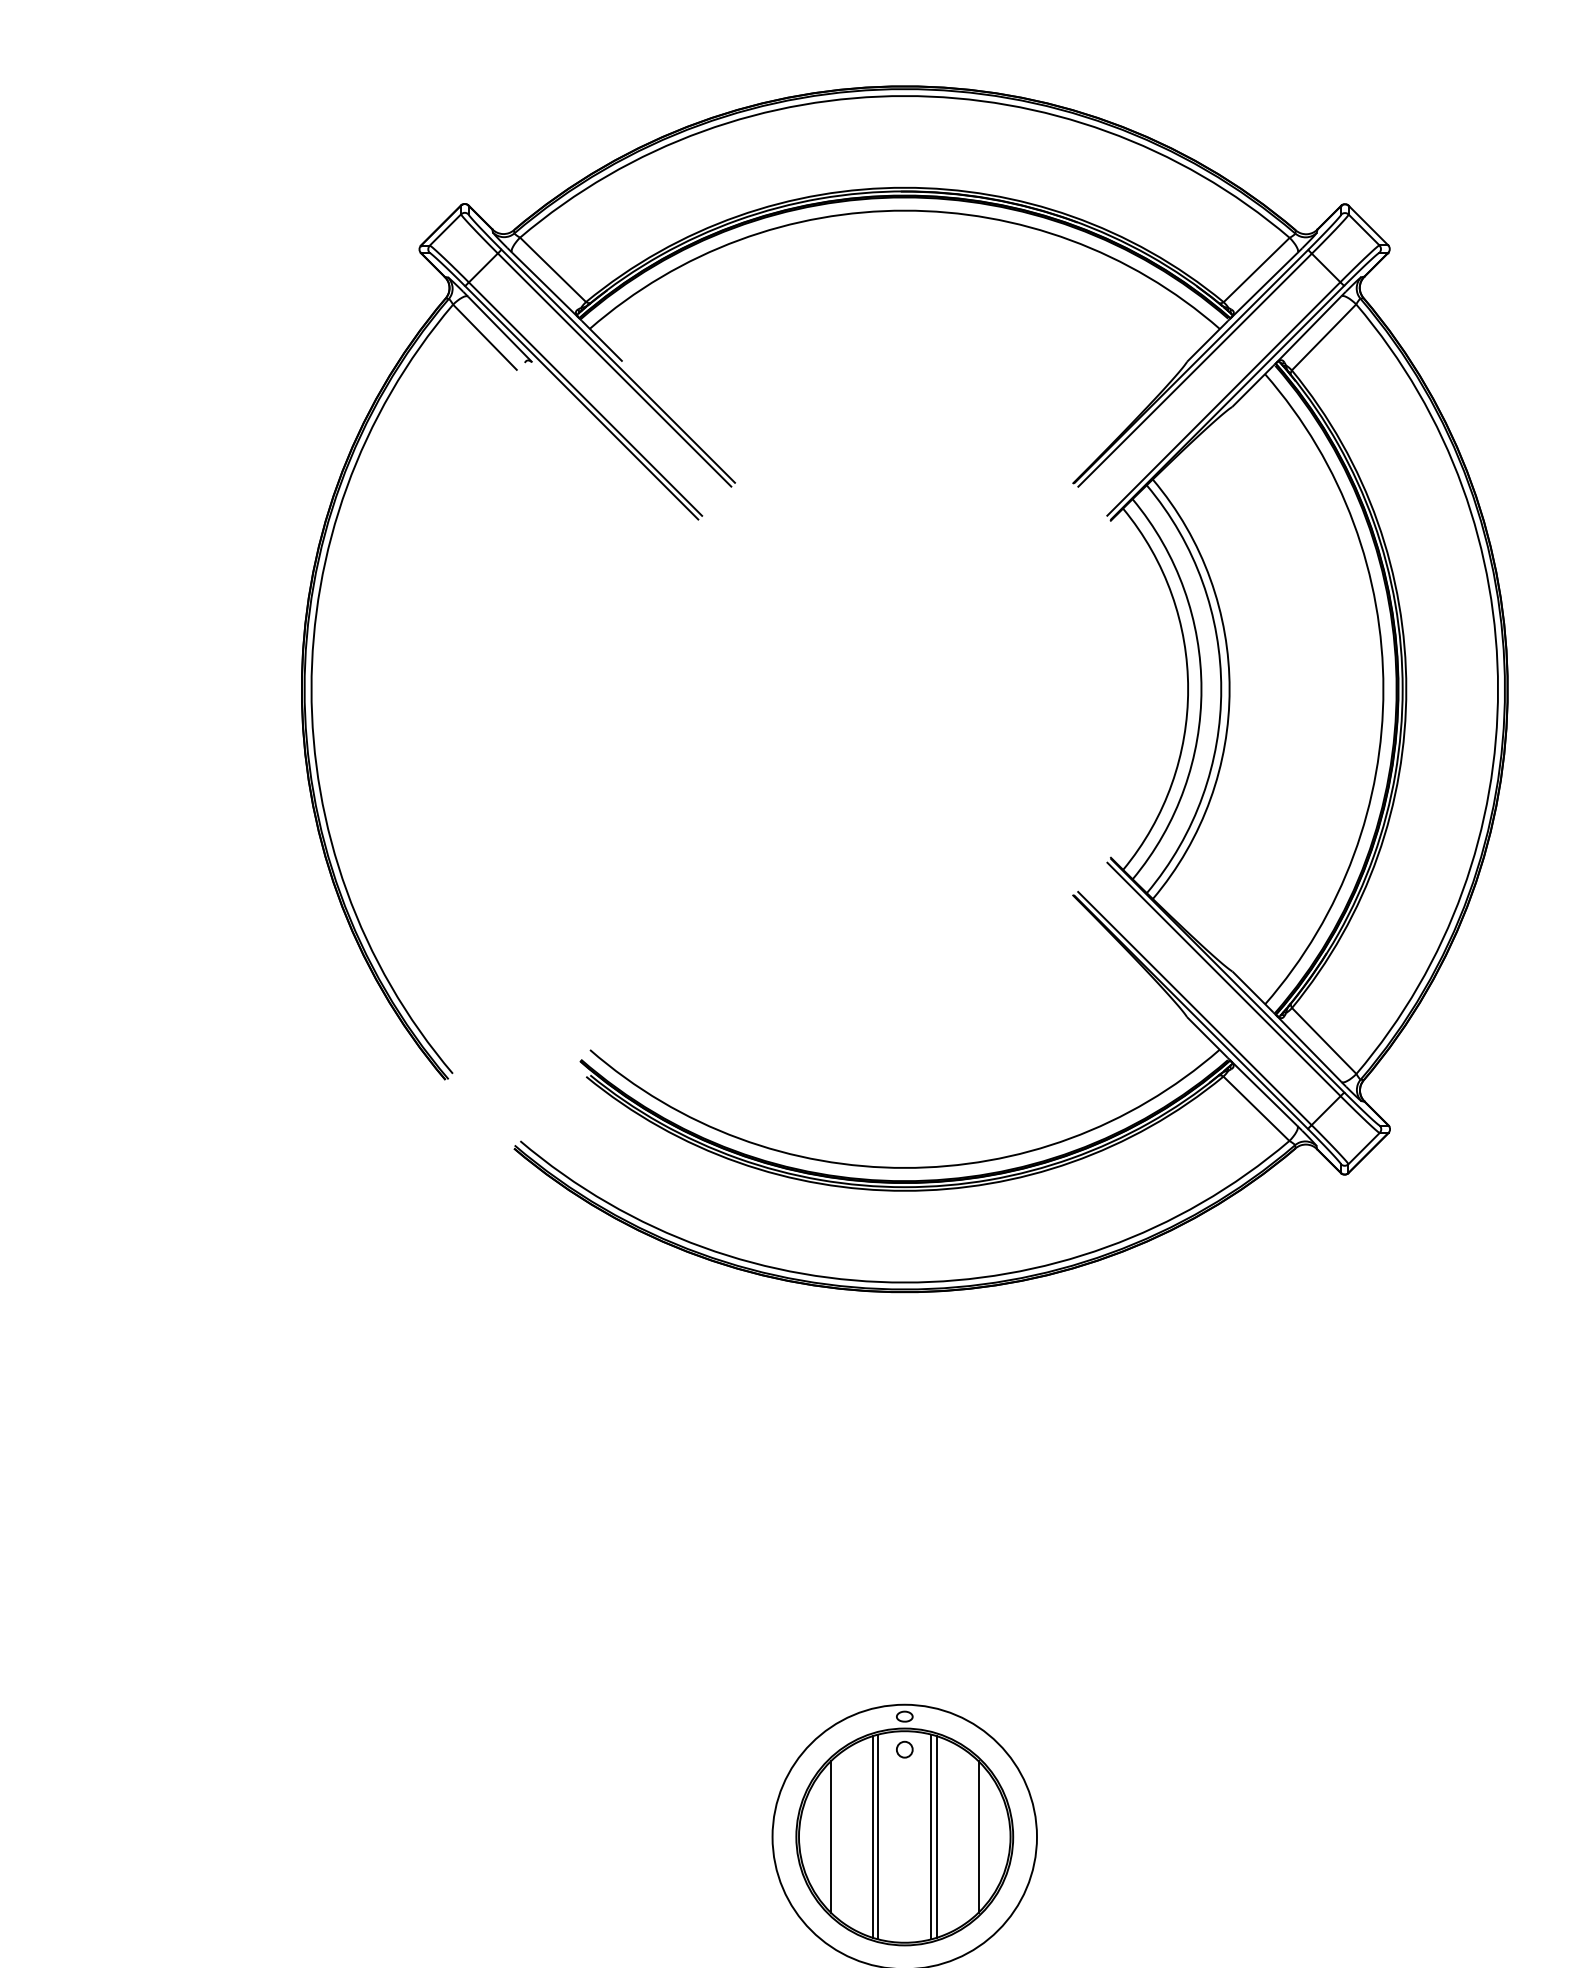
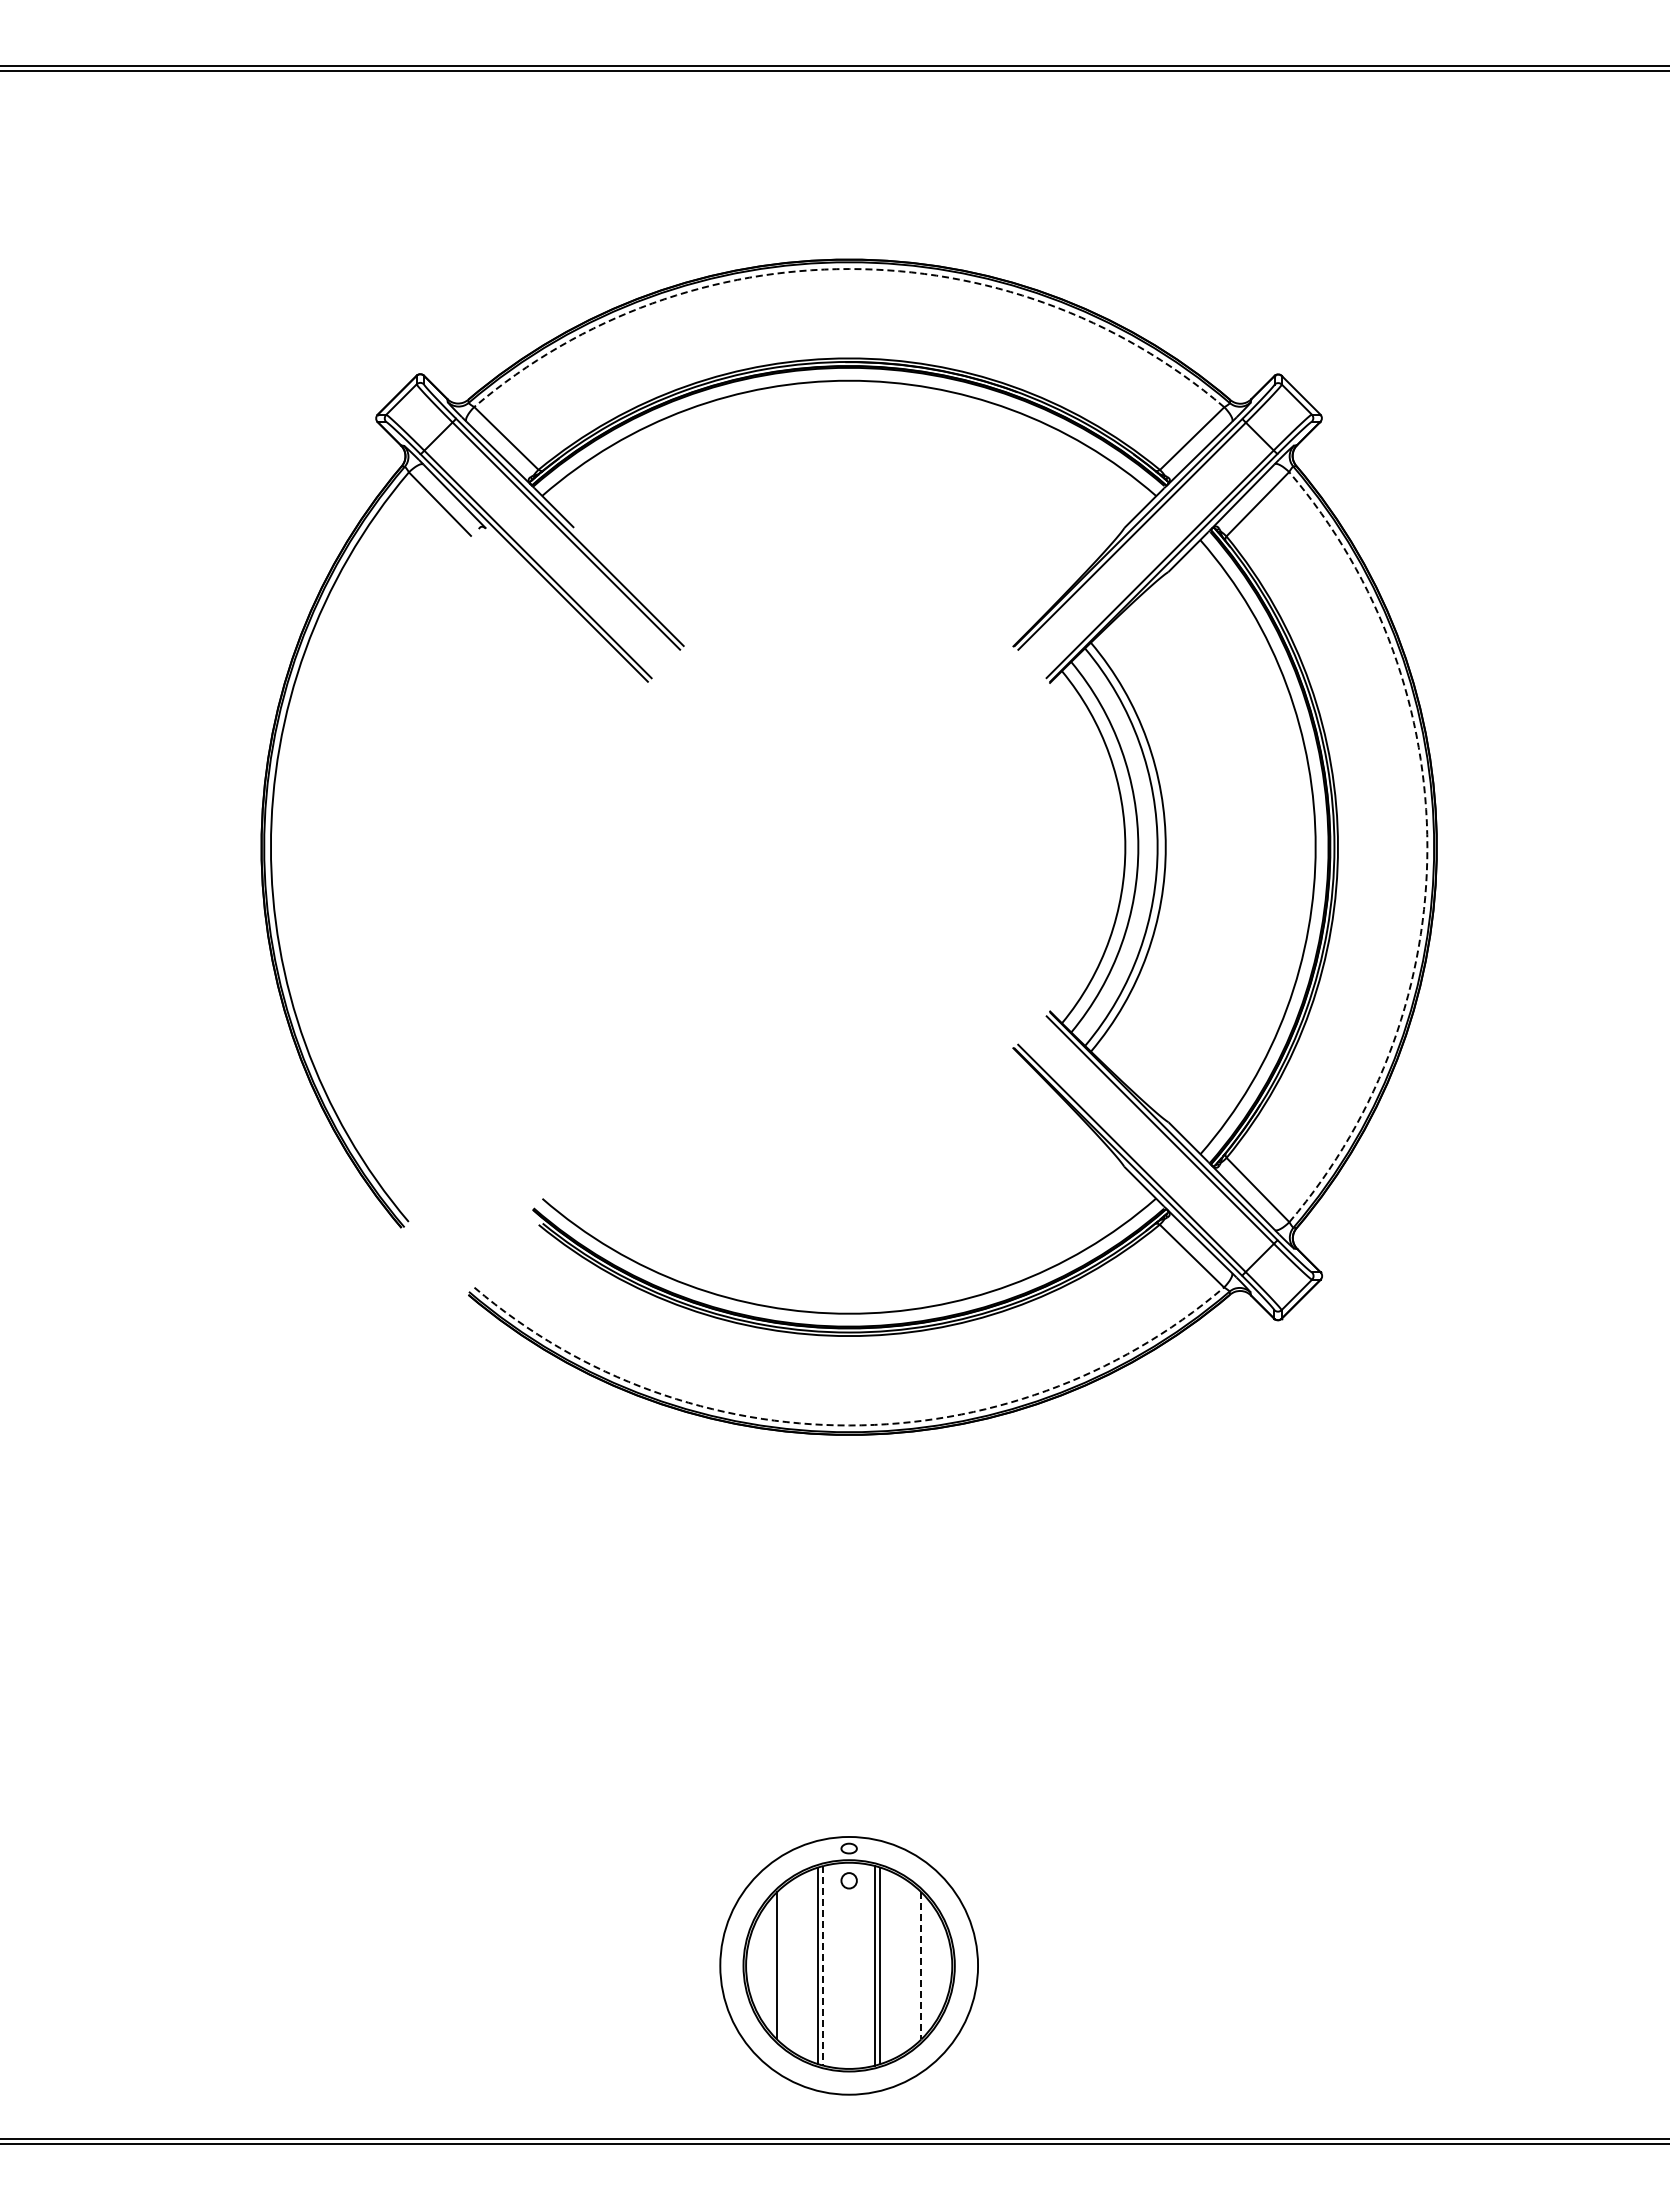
arc: (905, 96) -> (849, 269), solid -> dashed
arc: (1498, 689) -> (1427, 847), solid -> dashed
arc: (905, 1282) -> (849, 1425), solid -> dashed
line: (878, 1836) -> (823, 1965), solid -> dashed
line: (978, 1836) -> (921, 1965), solid -> dashed

